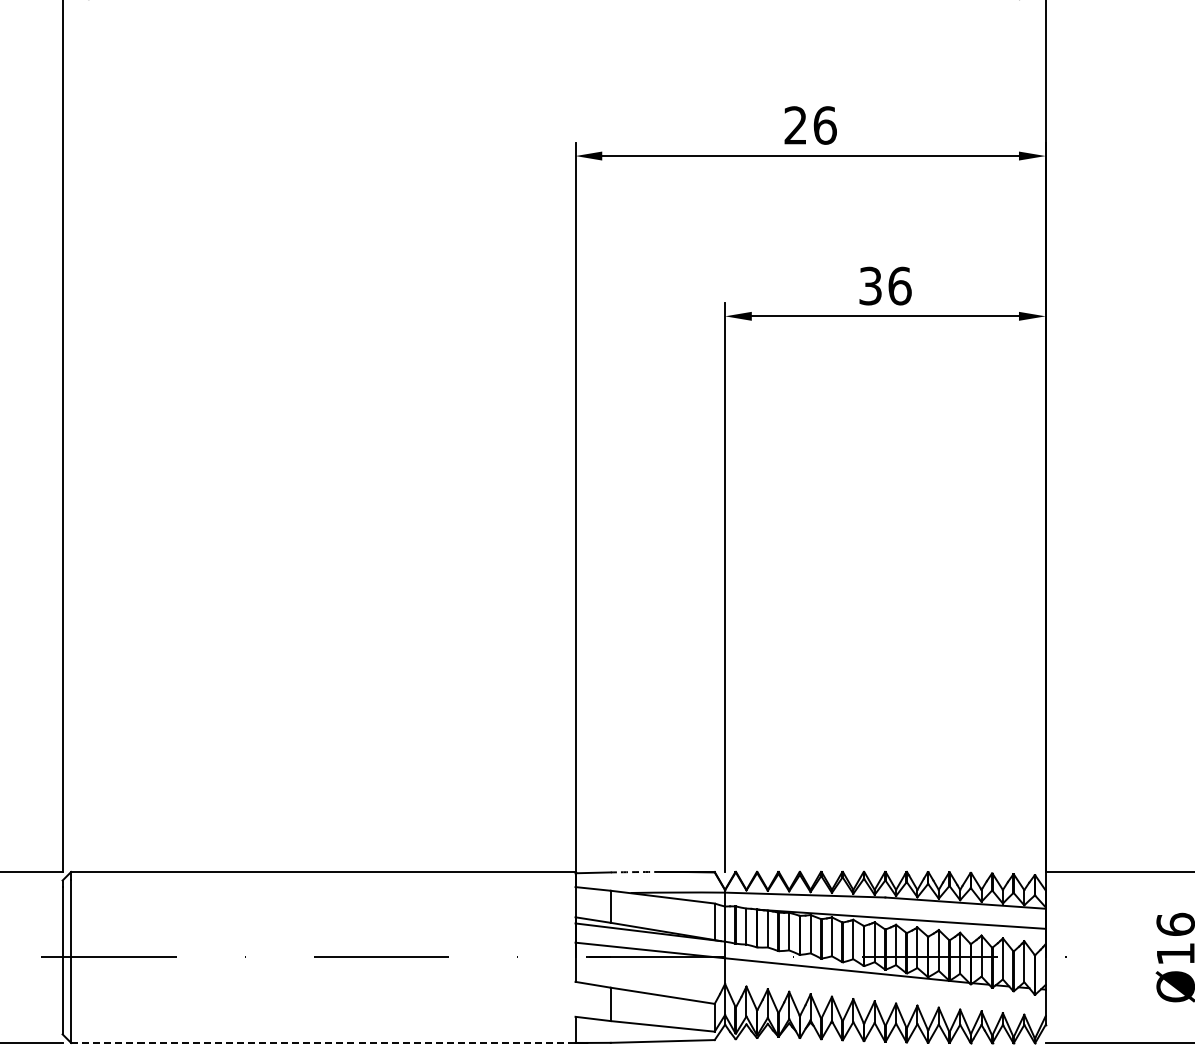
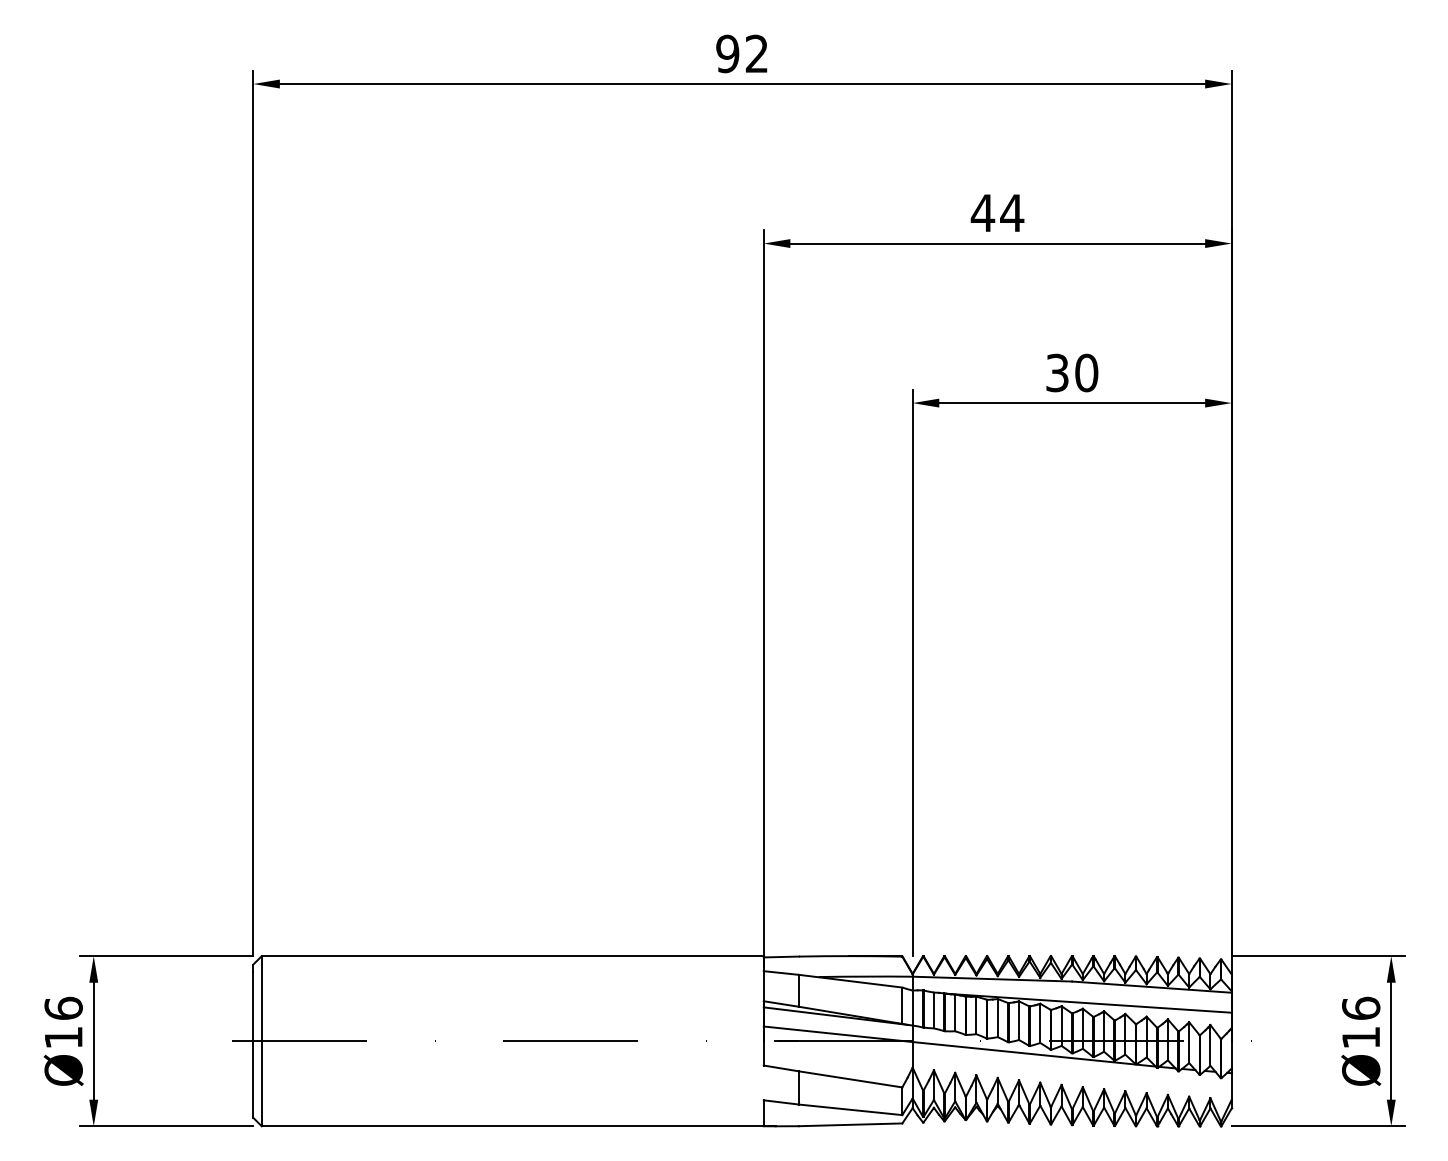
text: (810, 125) -> (997, 213), 26 -> 44
text: (899, 285) -> (1086, 372), 36 -> 30
arc: (635, 872) -> (823, 956), dashed -> solid
line: (323, 1043) -> (512, 1126), dashed -> solid

